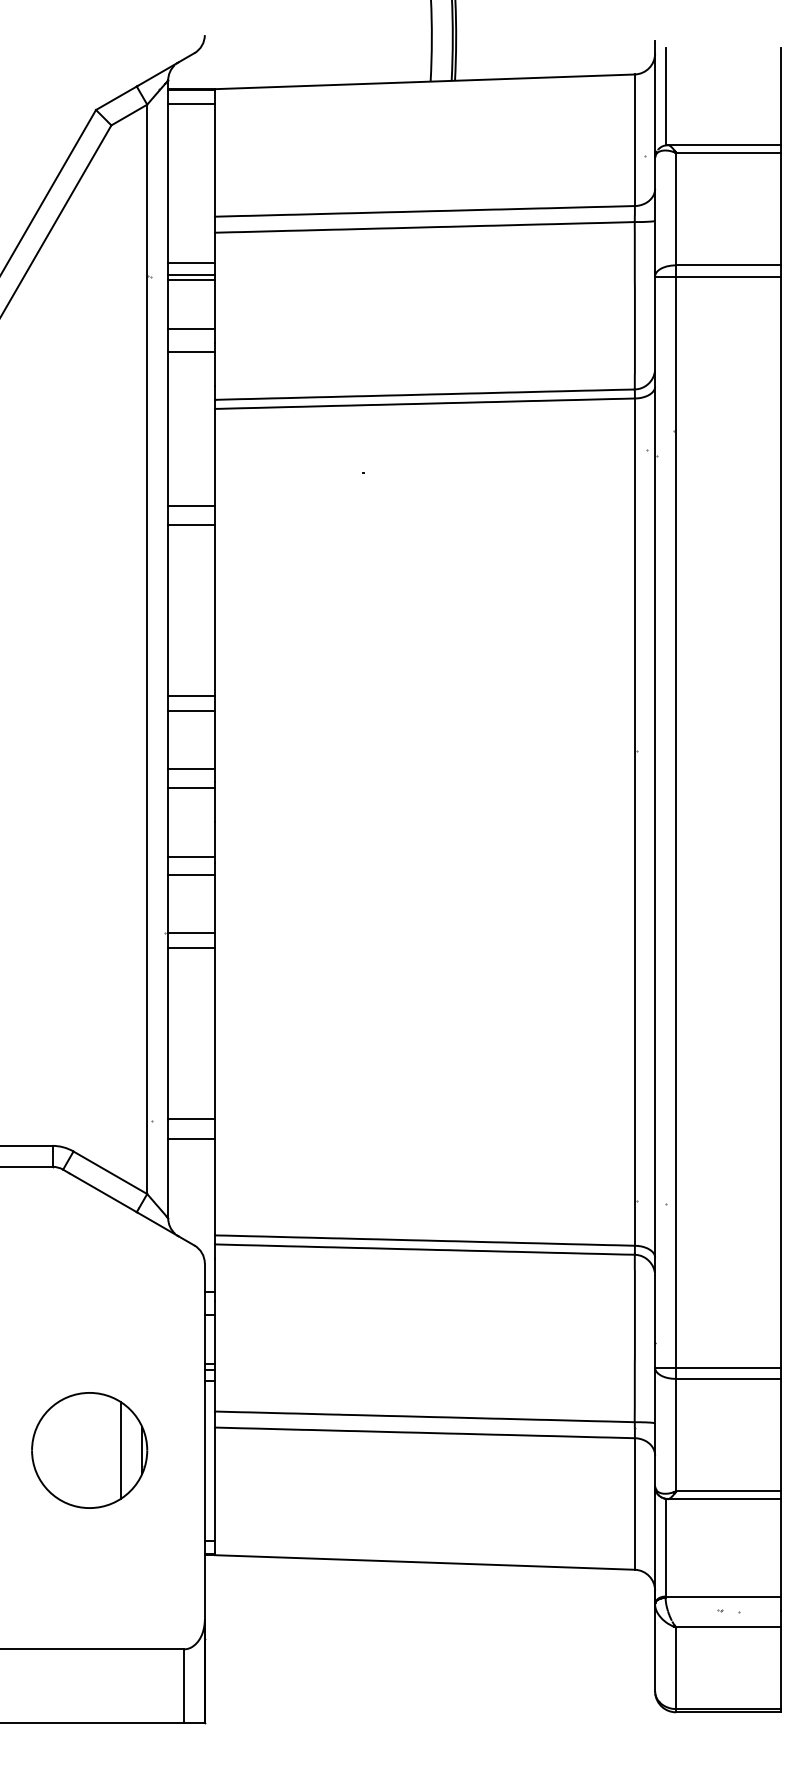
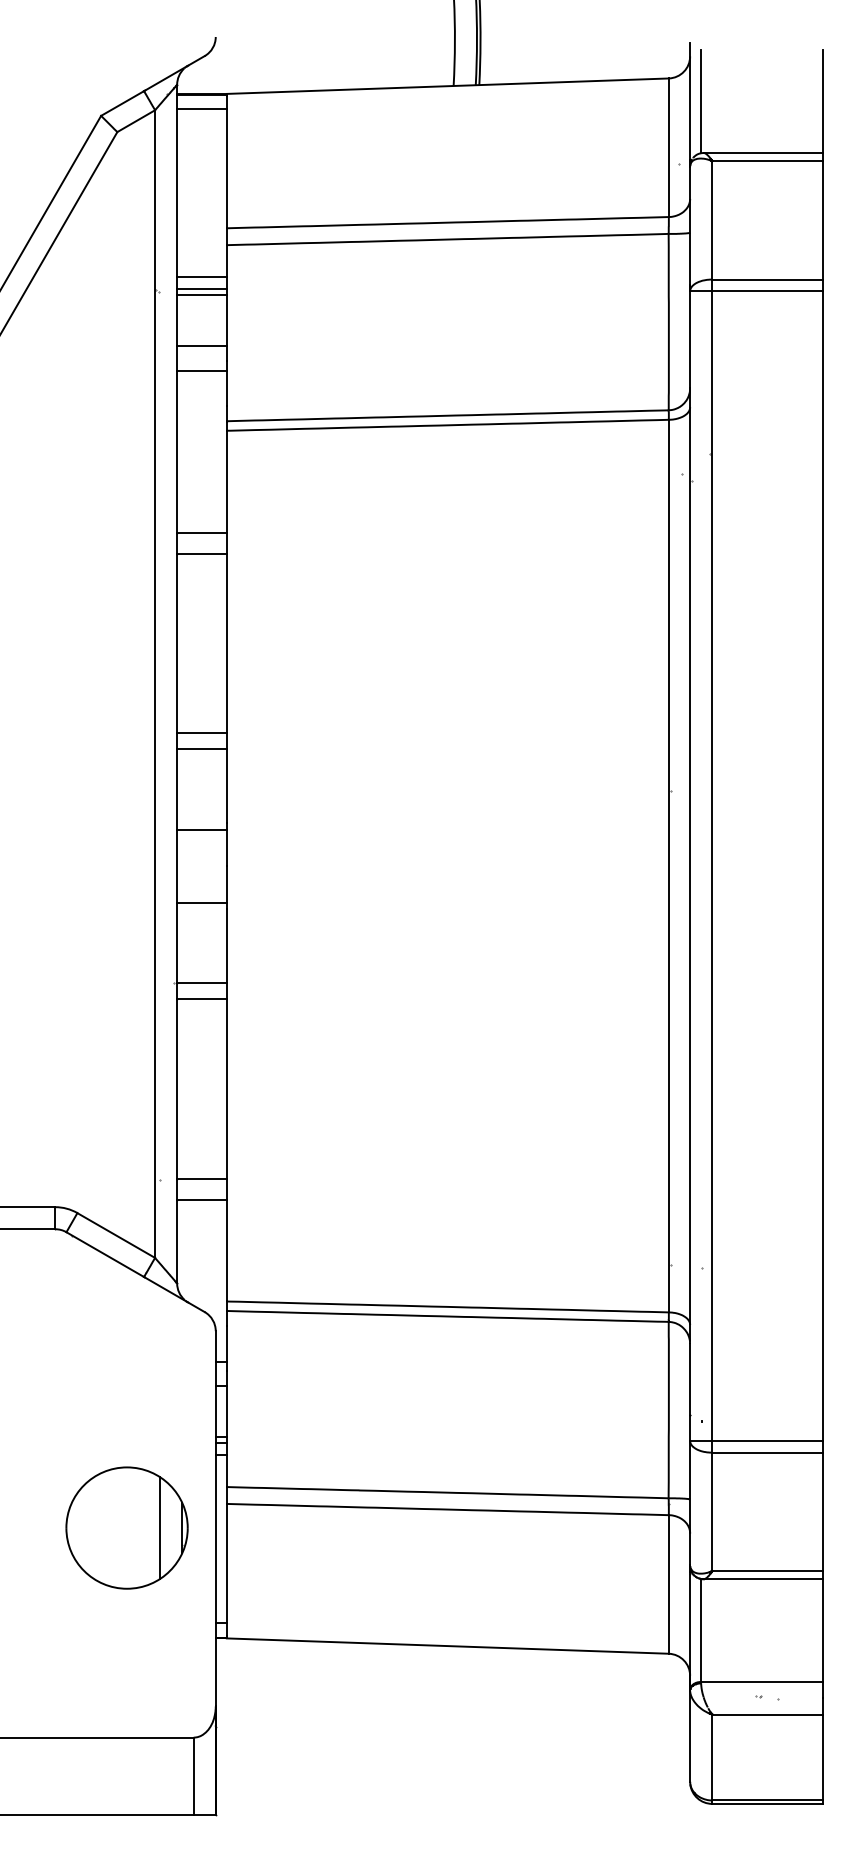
line: (191, 768) -> (201, 809), removed
line: (191, 875) -> (201, 922), removed
part: (89, 1450) -> (126, 1528), moved

